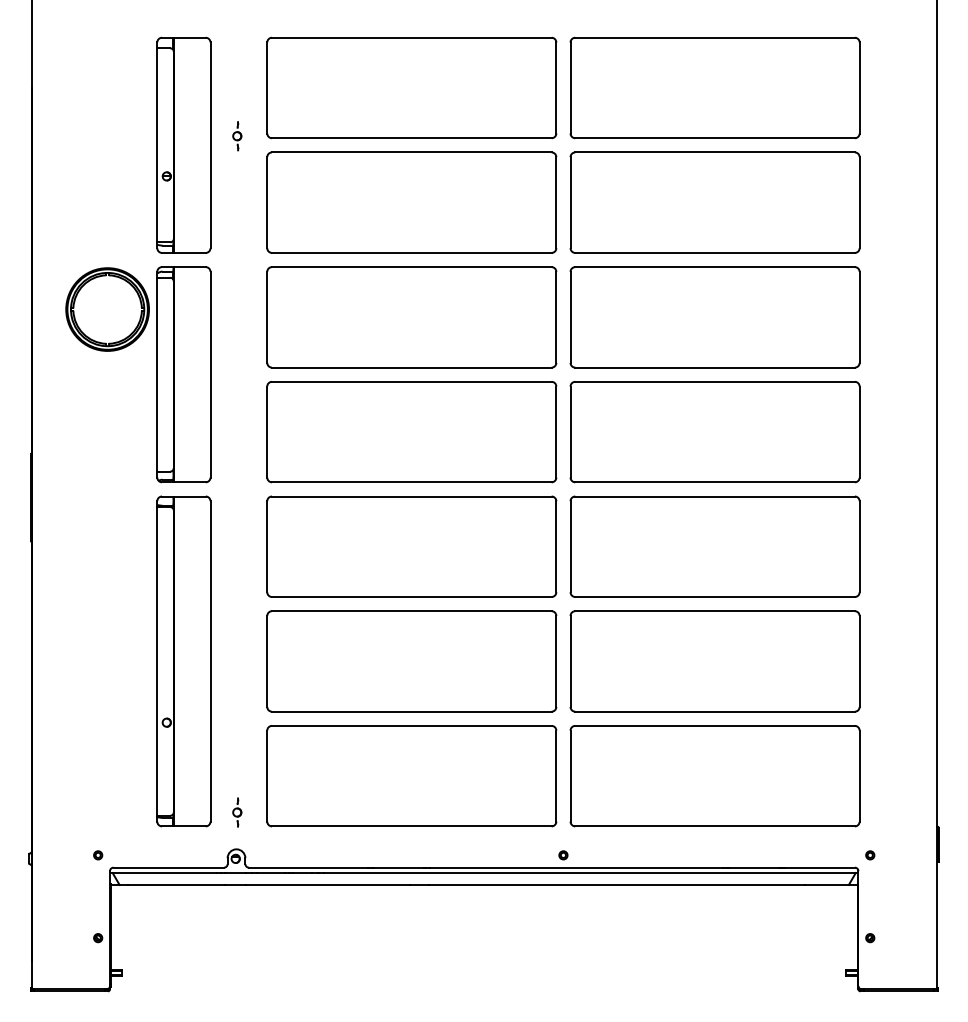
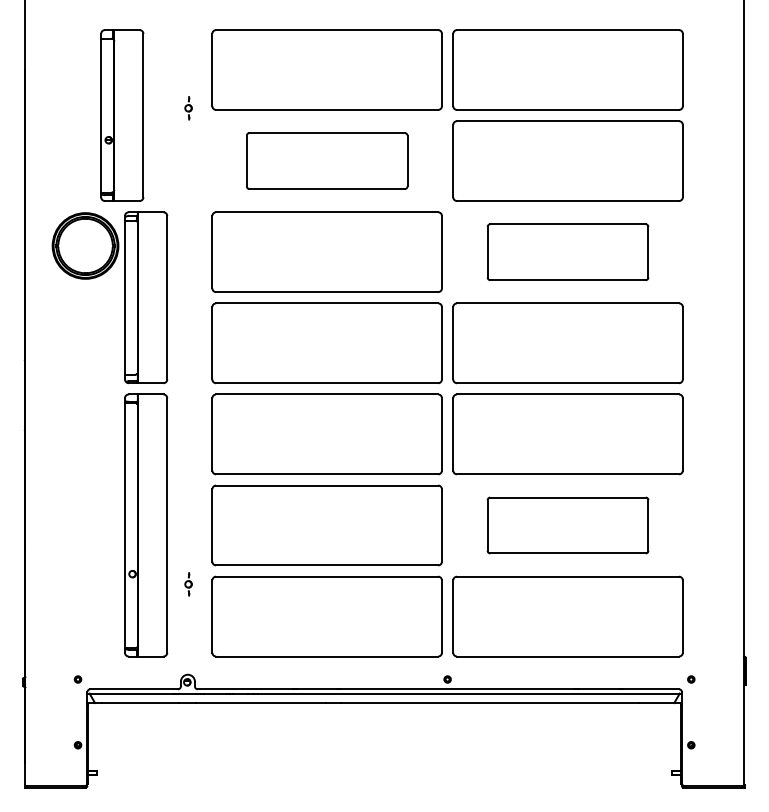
part: (183, 144) -> (121, 114), moved
part: (411, 202) -> (326, 160), size x0.7
part: (714, 317) -> (567, 252), size x0.7
part: (714, 661) -> (567, 525), size x0.7
part: (237, 812) -> (188, 584), moved

